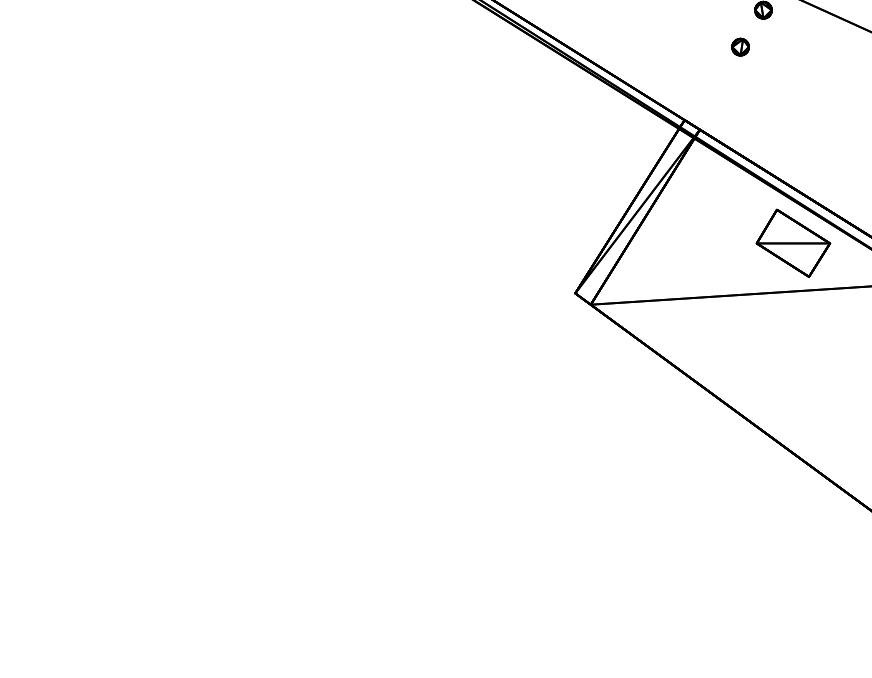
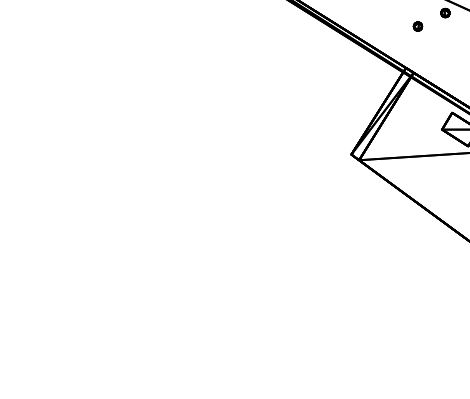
part: (739, 47) -> (417, 26), moved

